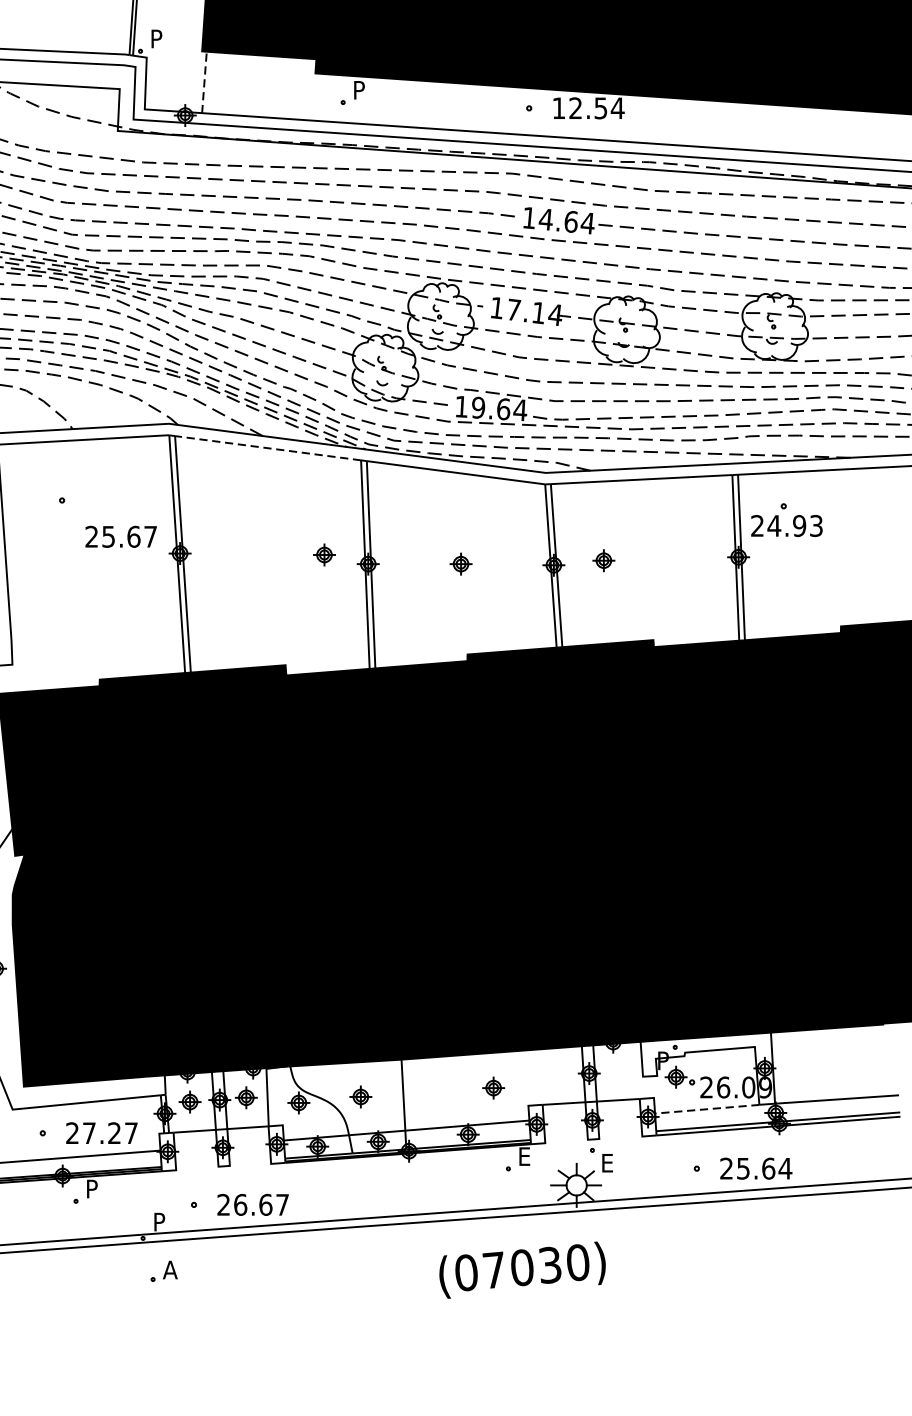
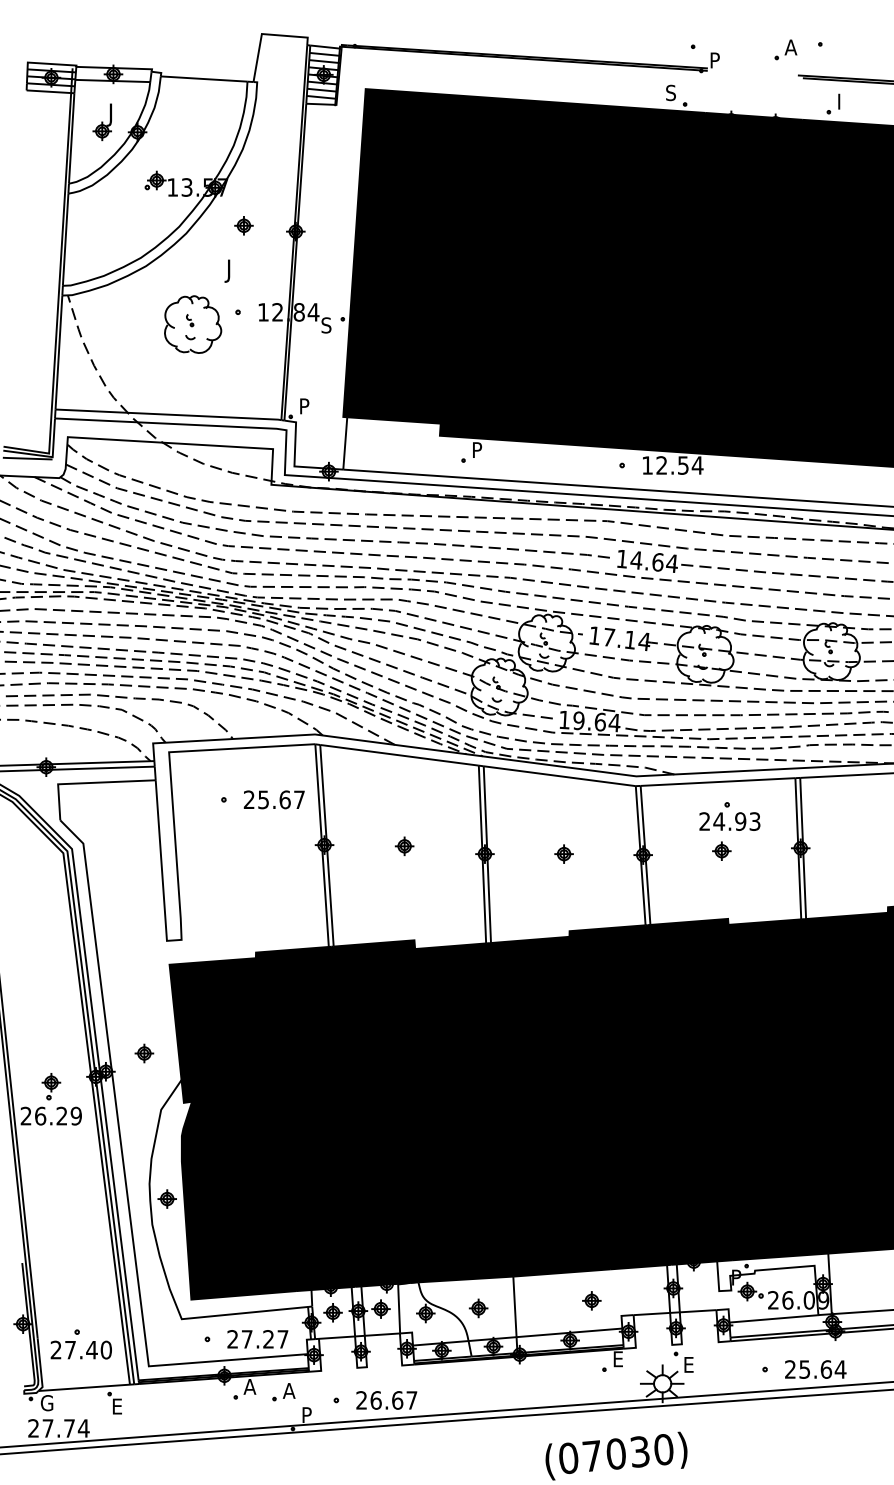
line: (204, 81) -> (345, 442), dashed -> solid
line: (268, 448) -> (399, 755), dashed -> solid
part: (786, 520) -> (729, 816), moved
text: (120, 536) -> (273, 799), moved
part: (324, 555) -> (404, 846), moved
part: (603, 559) -> (721, 850), moved
line: (707, 1108) -> (774, 1318), dashed -> solid
text: (92, 1188) -> (249, 1386), P -> A
part: (163, 1271) -> (283, 1392), moved

